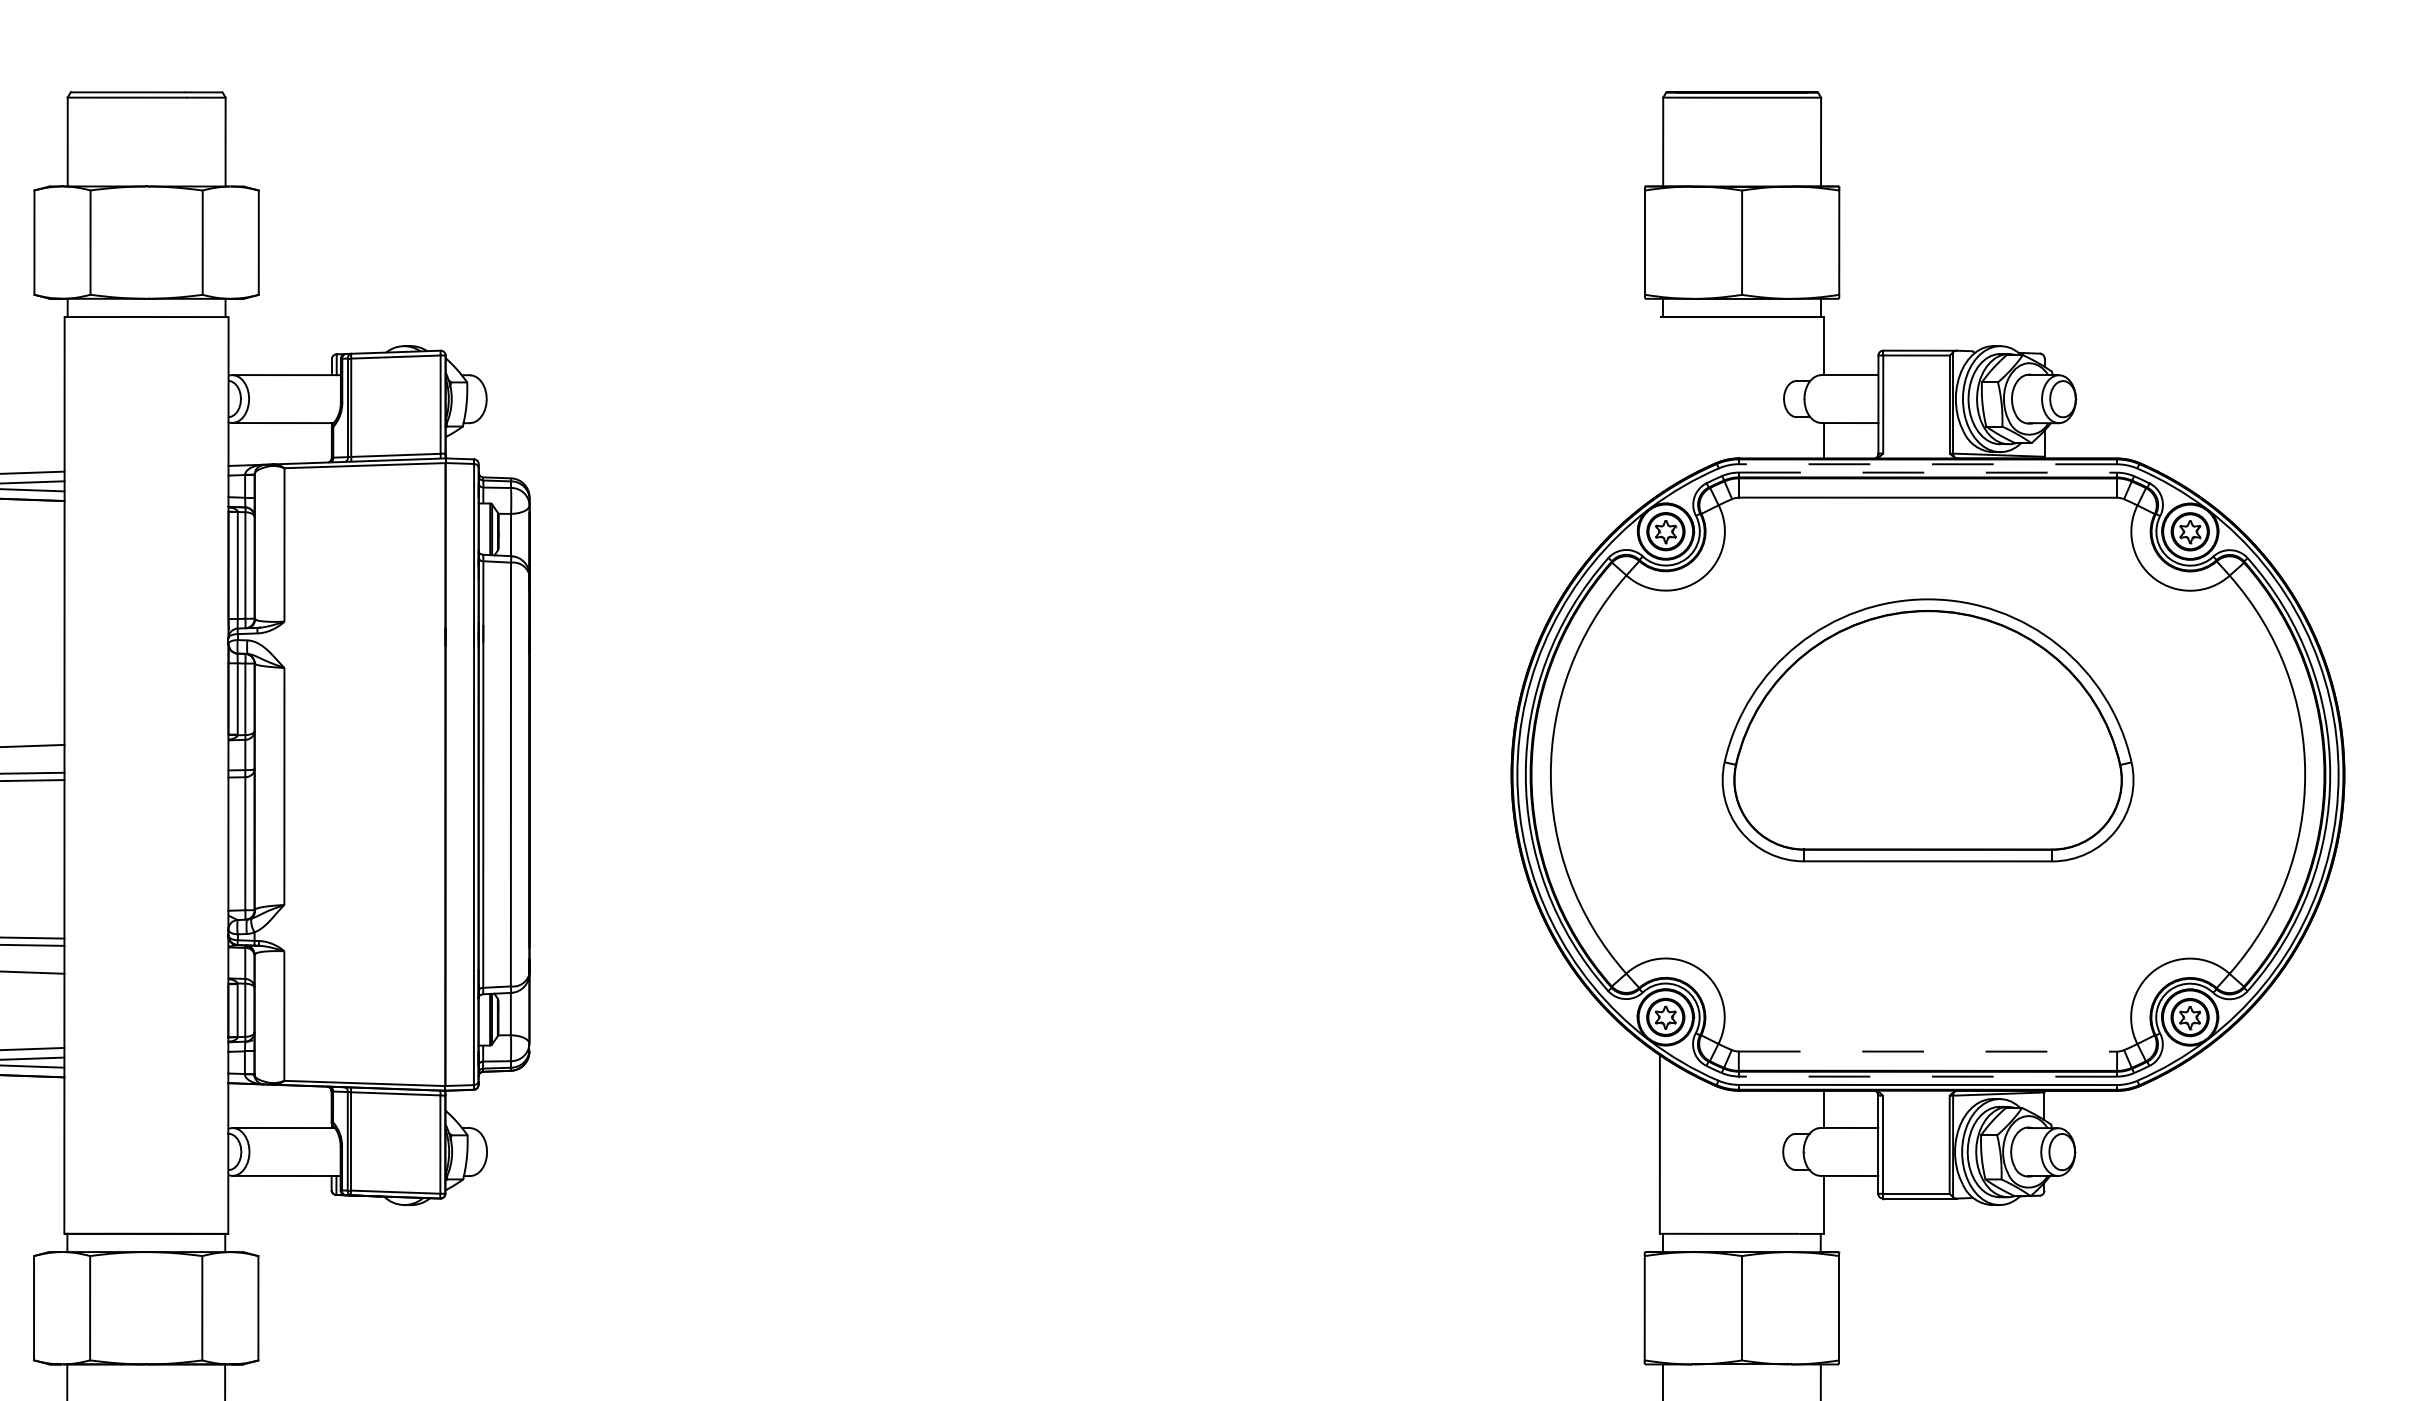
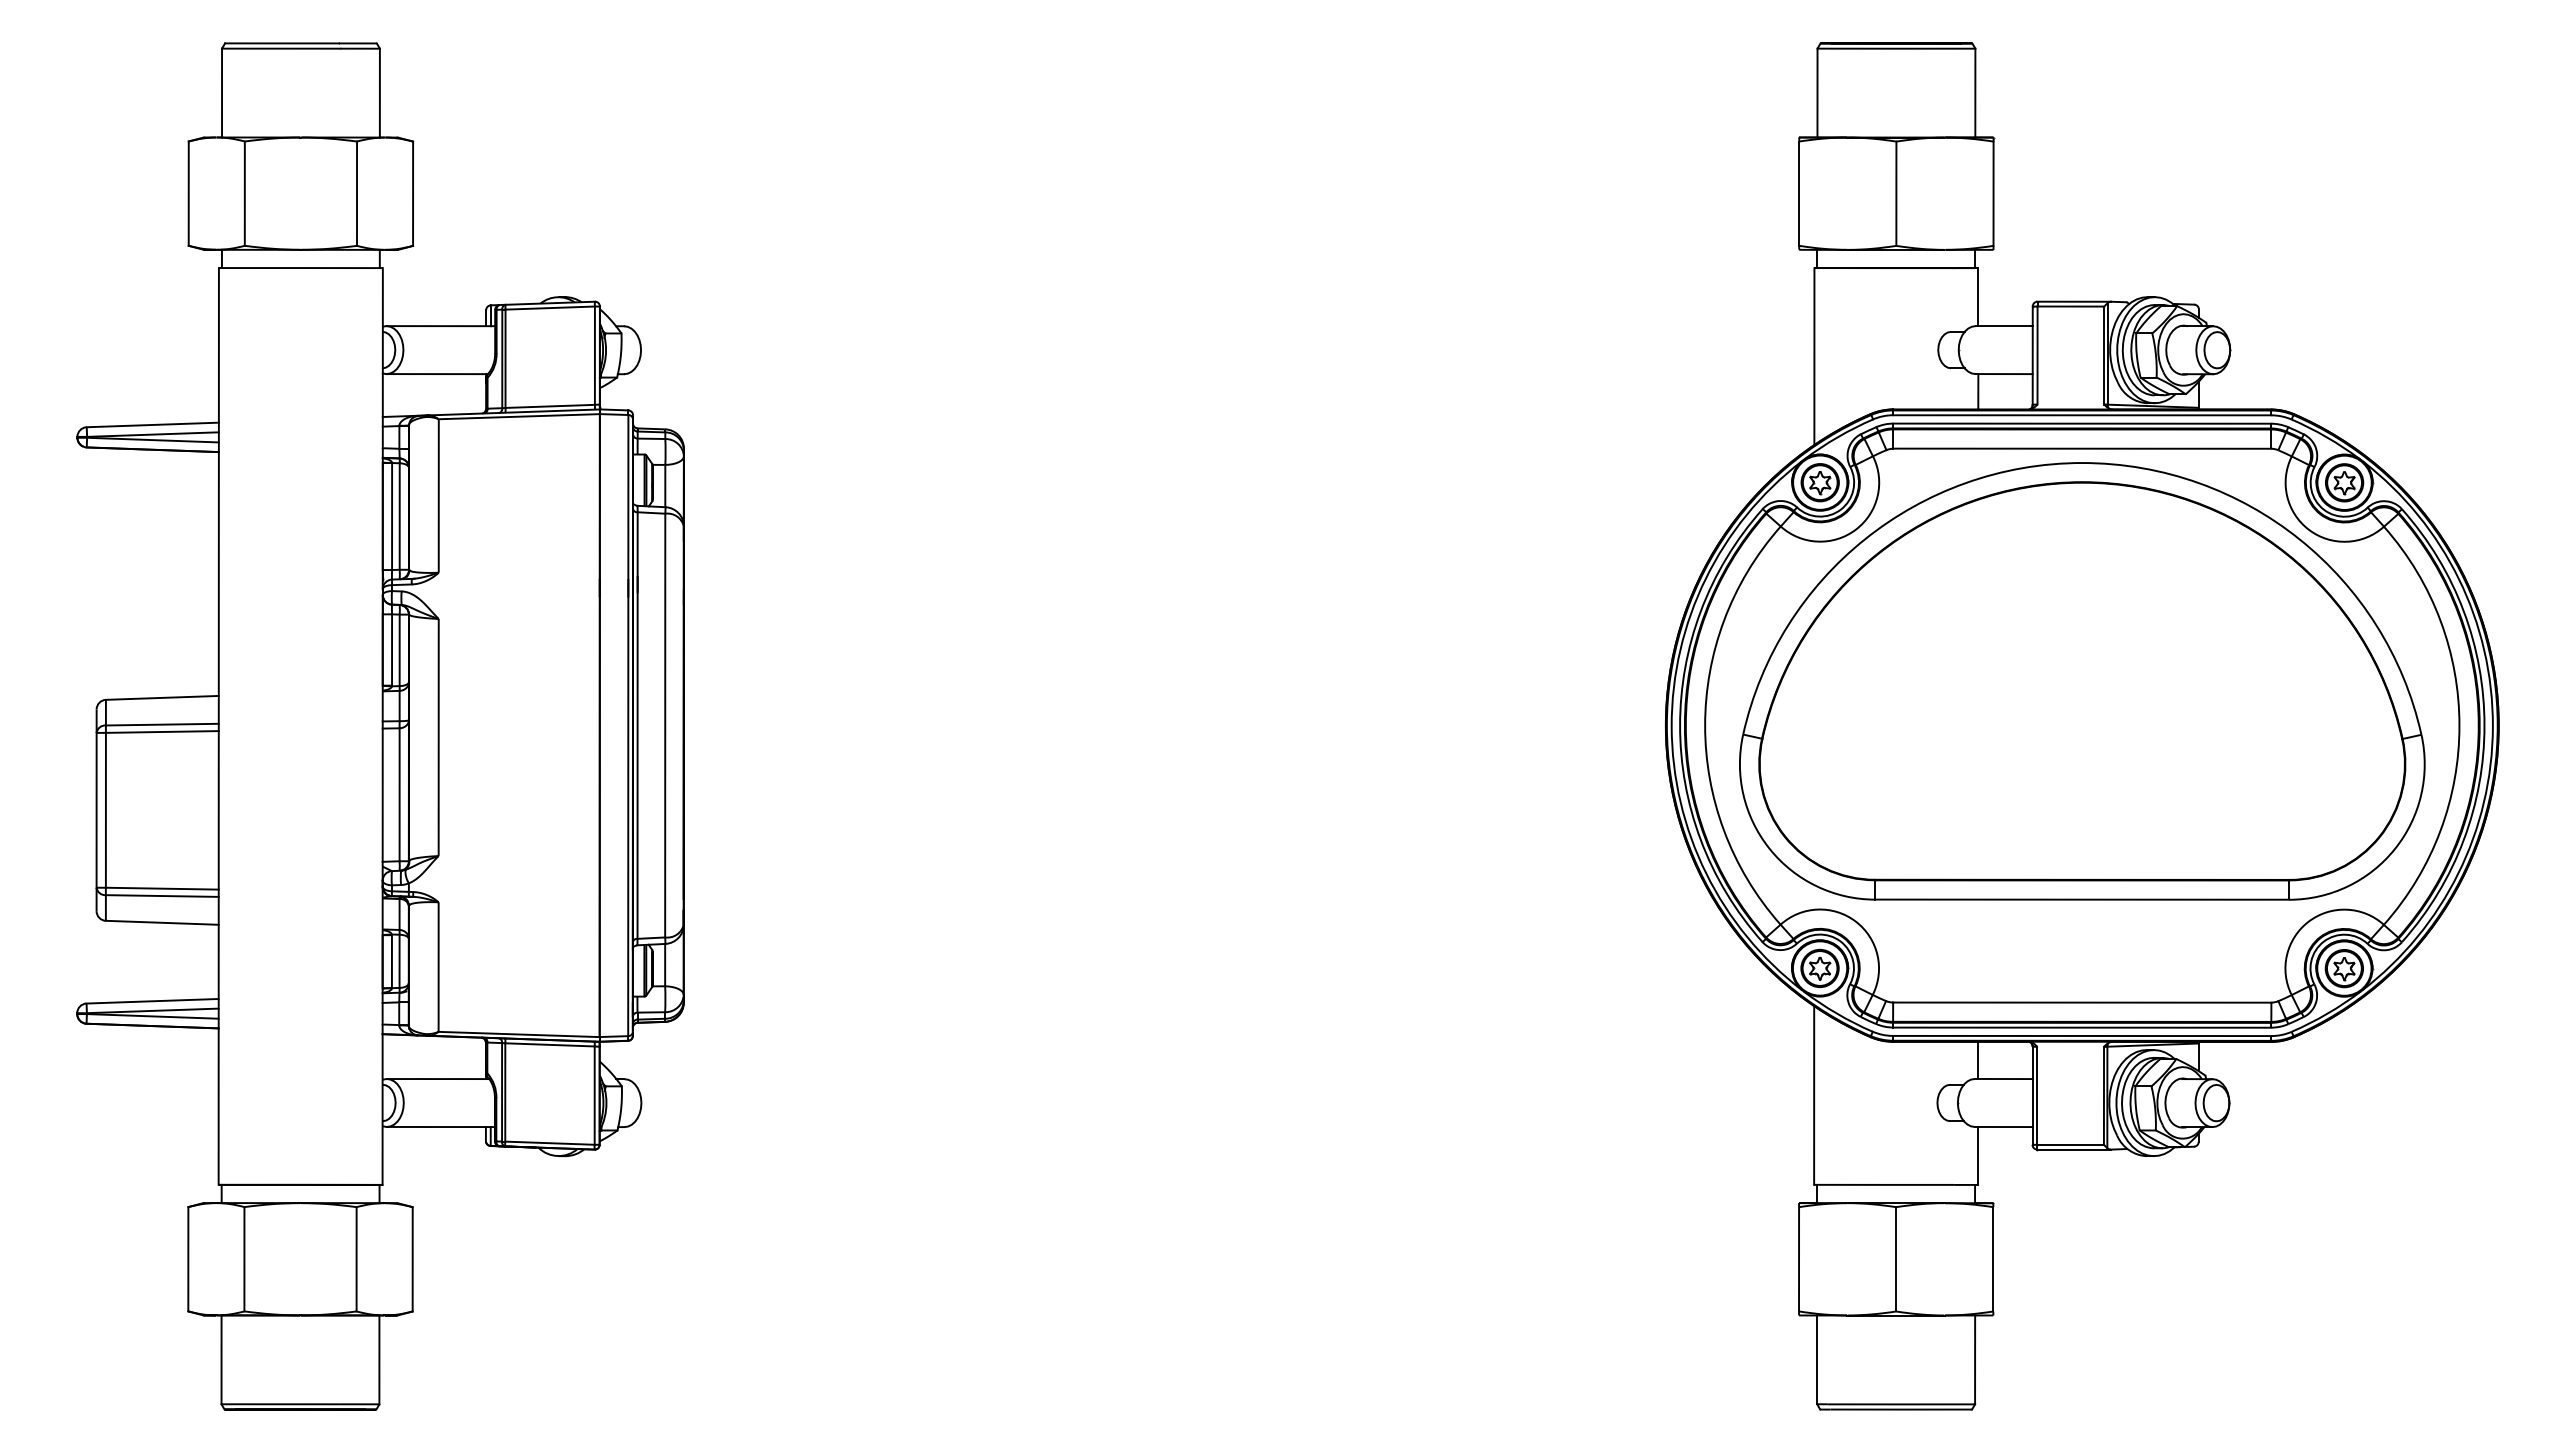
line: (1660, 405) -> (1814, 356), added
line: (1928, 464) -> (2082, 415), dashed -> solid
line: (1928, 472) -> (2082, 423), dashed -> solid
part: (1928, 730) -> (2082, 681), size x1.67
line: (1928, 1051) -> (2082, 1002), dashed -> solid
line: (1927, 1076) -> (2081, 1027), dashed -> solid

